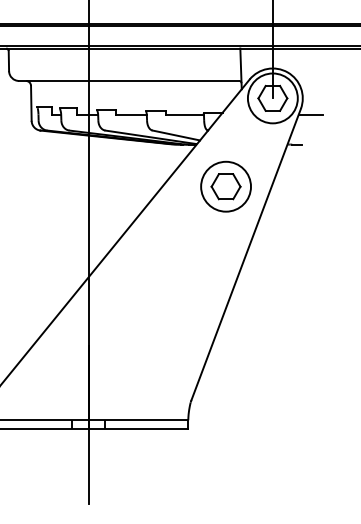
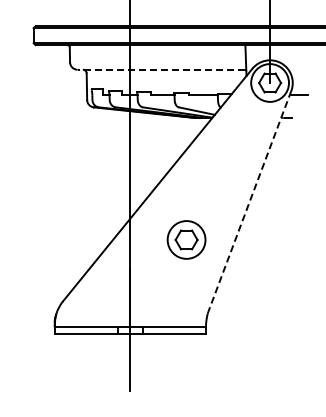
line: (129, 80) -> (161, 69), solid -> dashed
part: (225, 186) -> (186, 239), moved
line: (245, 254) -> (249, 201), solid -> dashed

